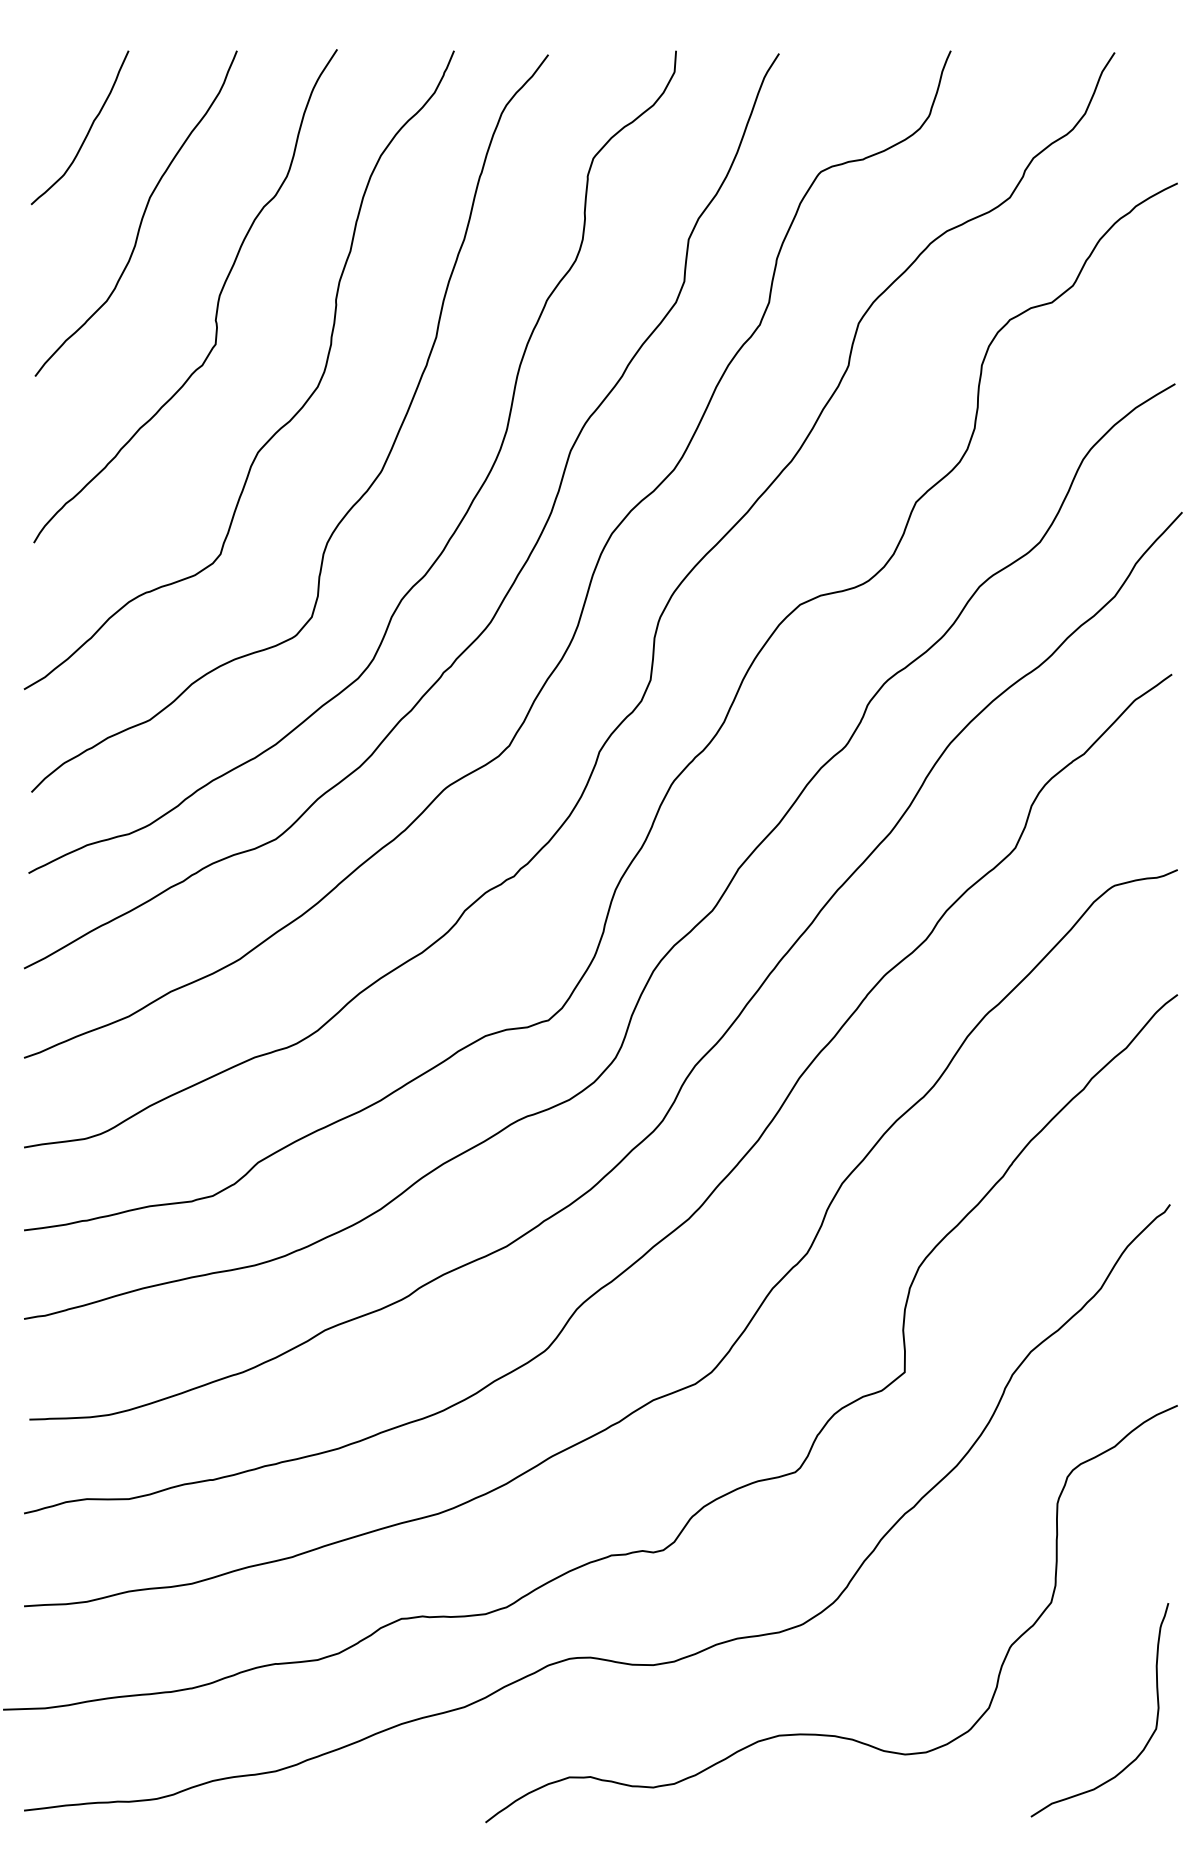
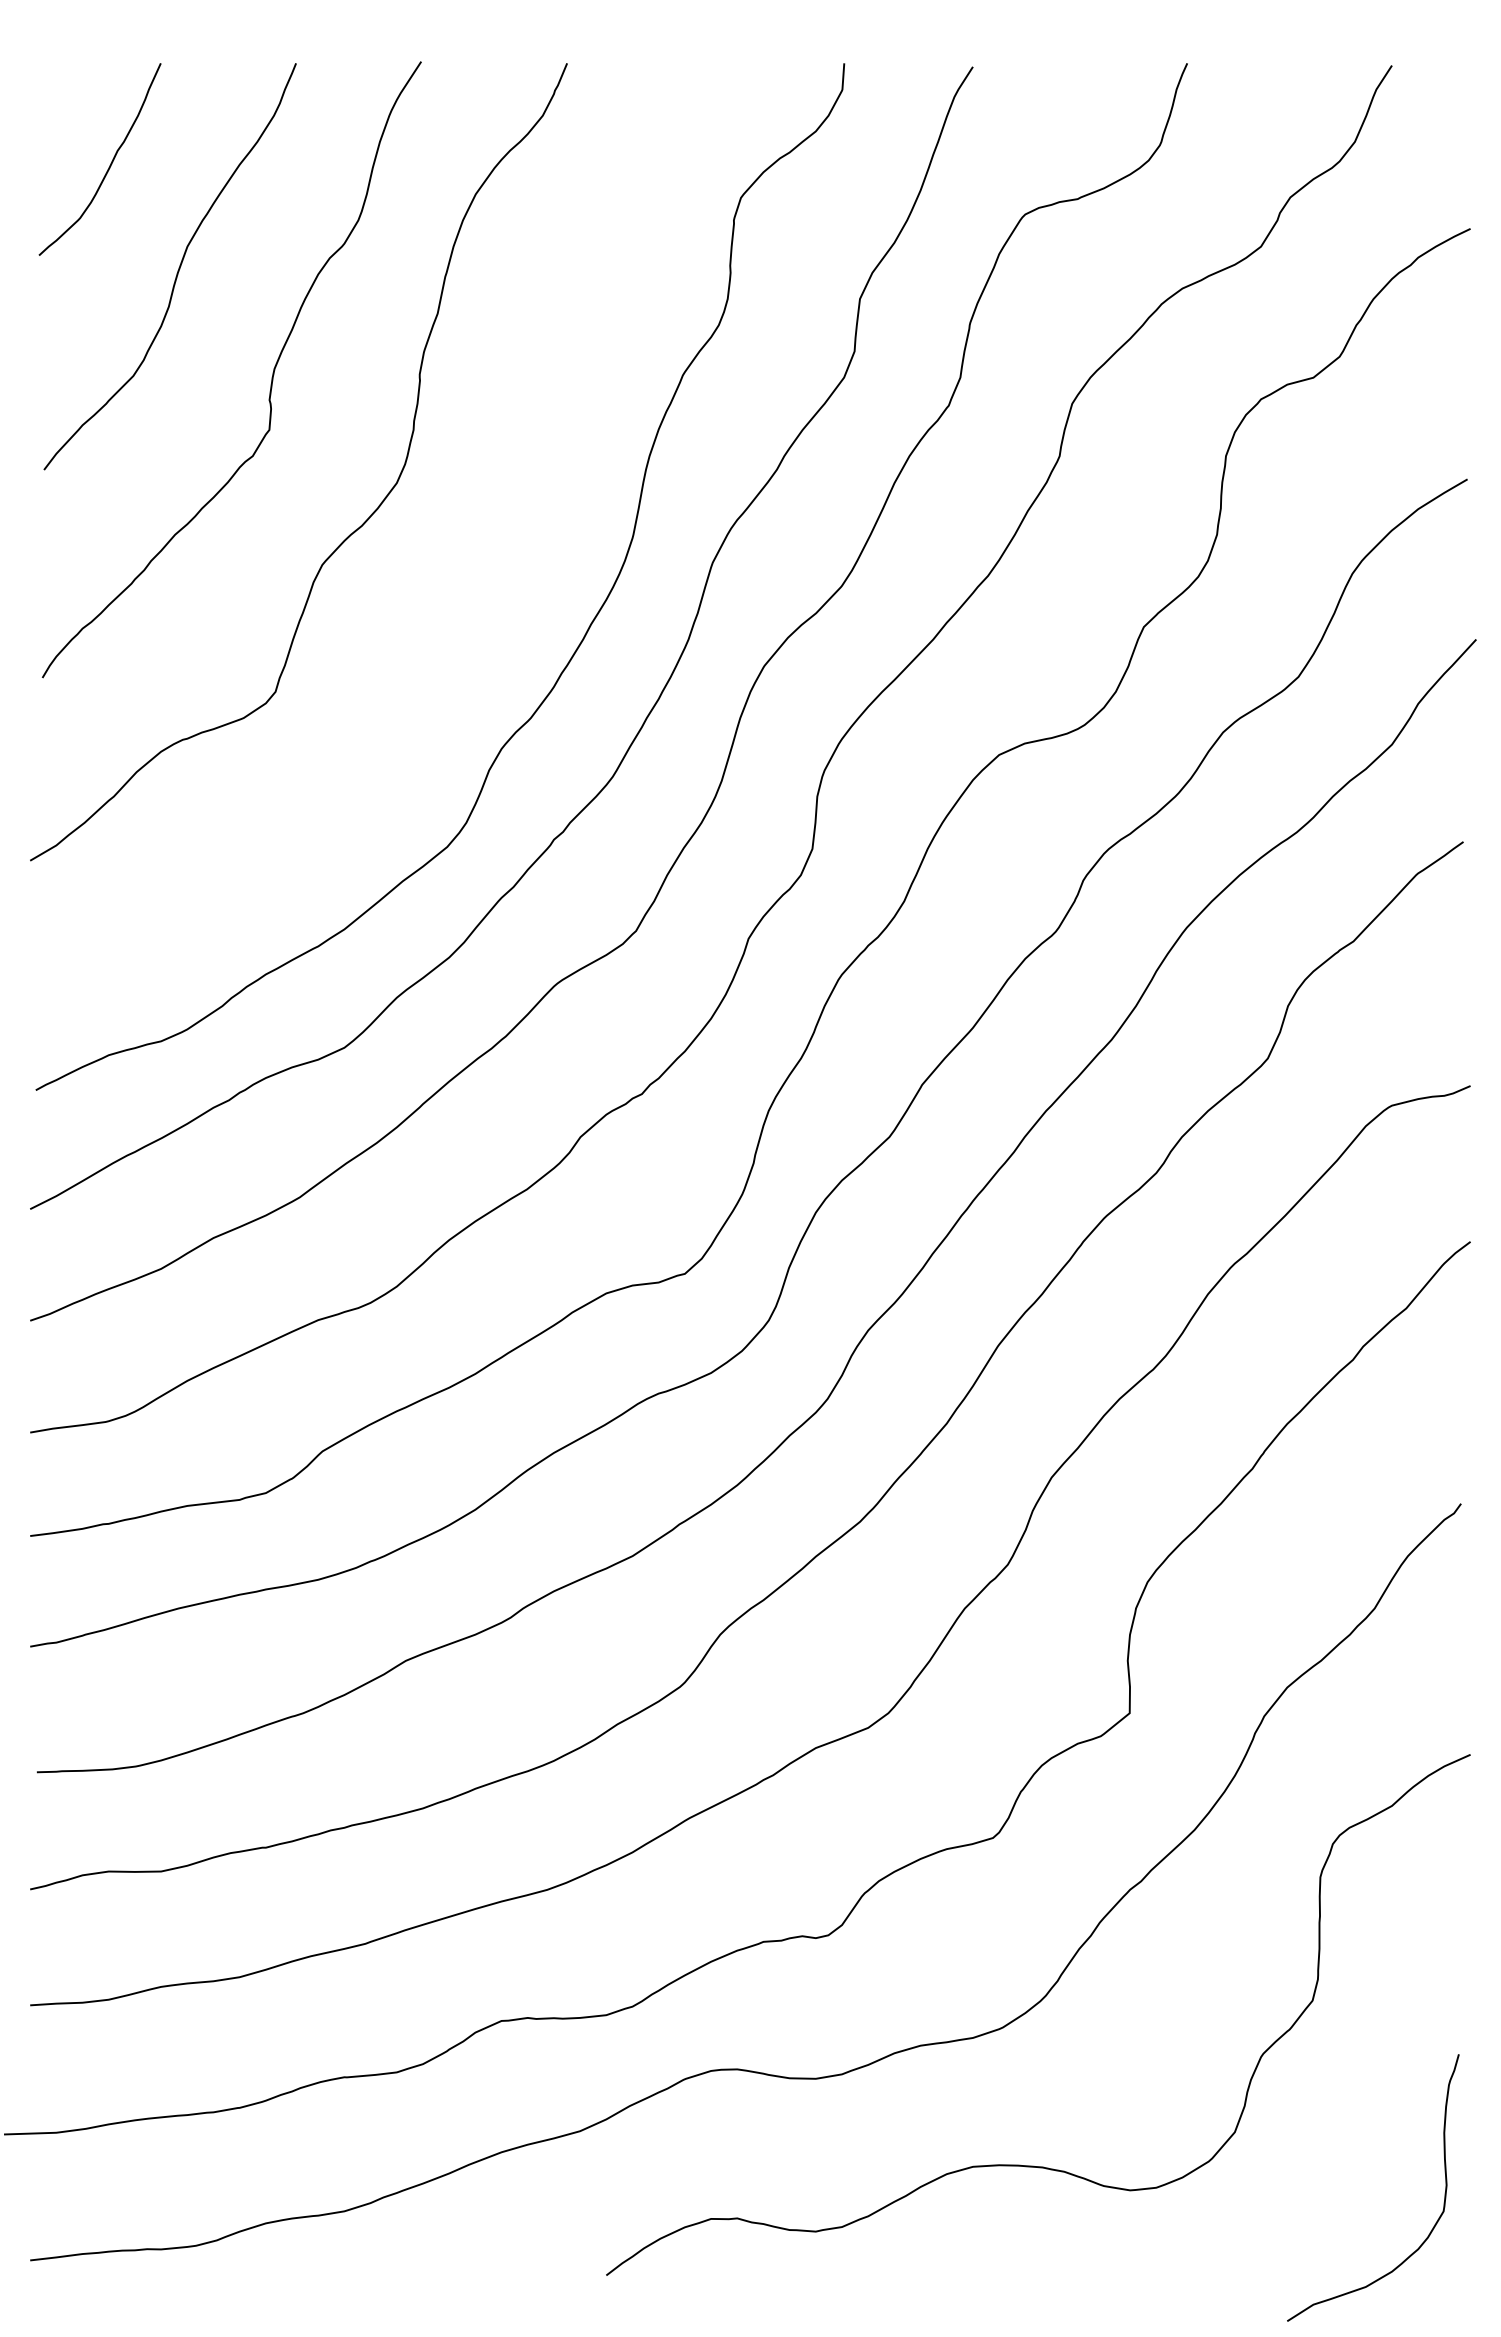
curve: (370, 485) -> (462, 605), removed
curve: (1149, 1737) -> (1435, 2222), moved

